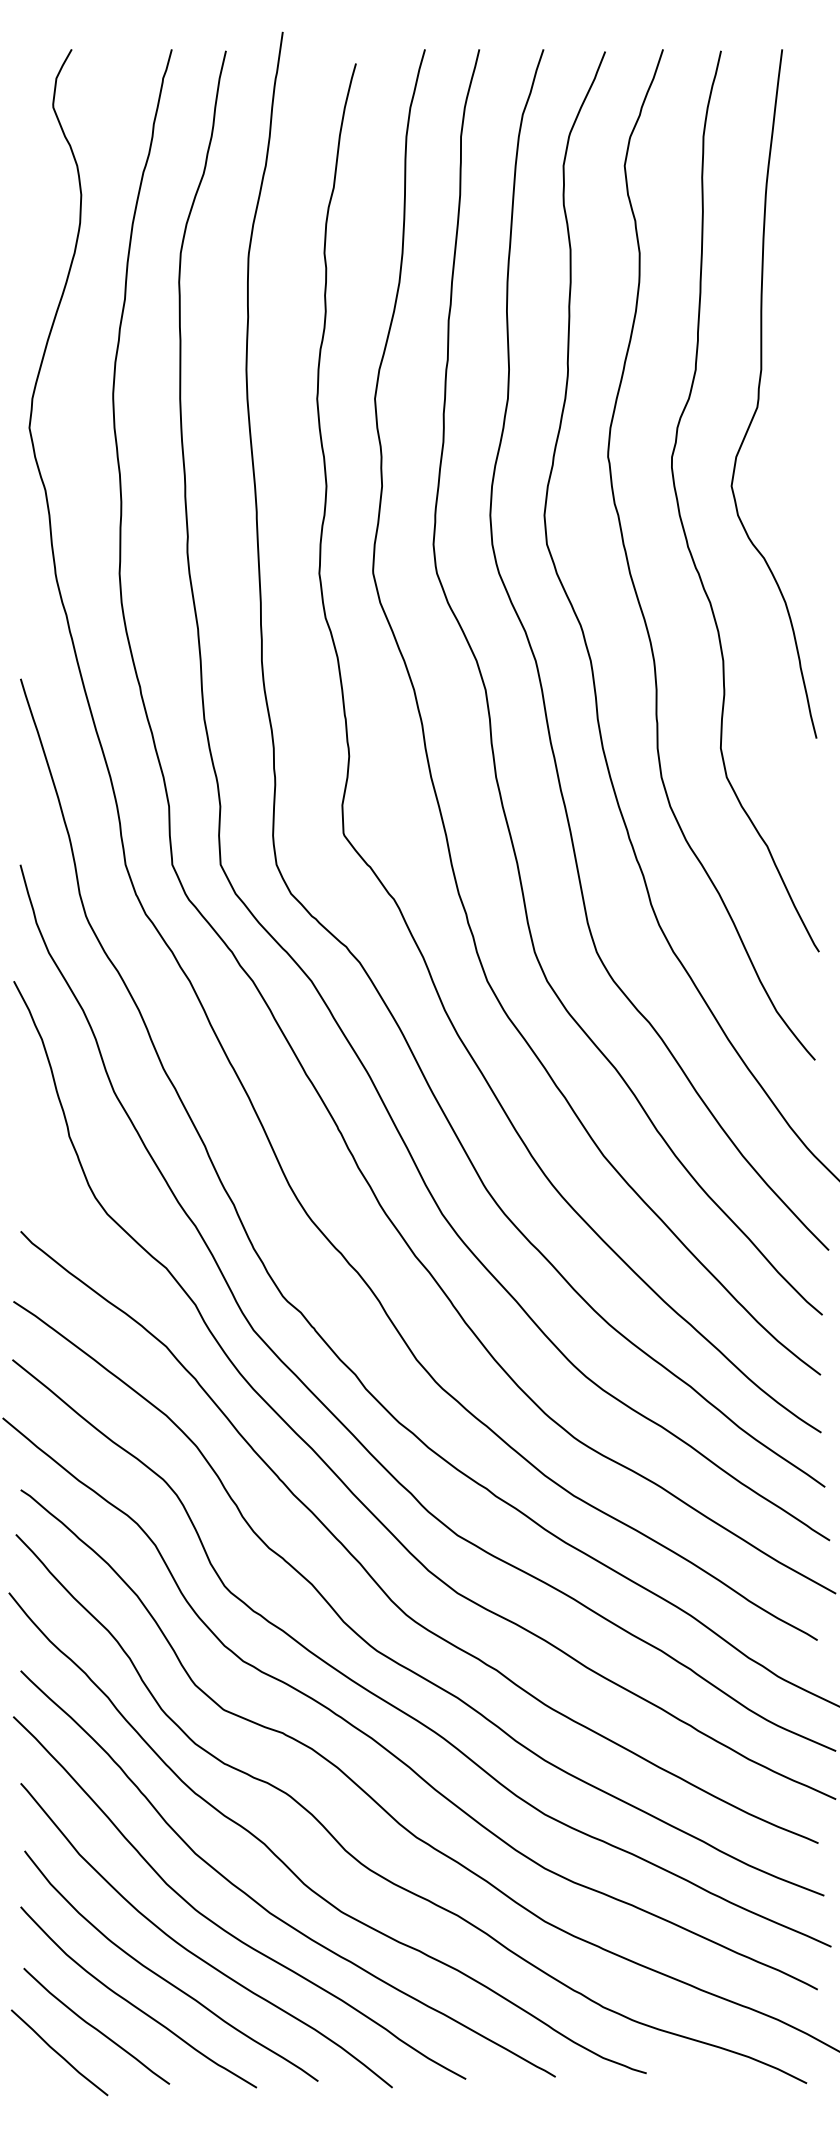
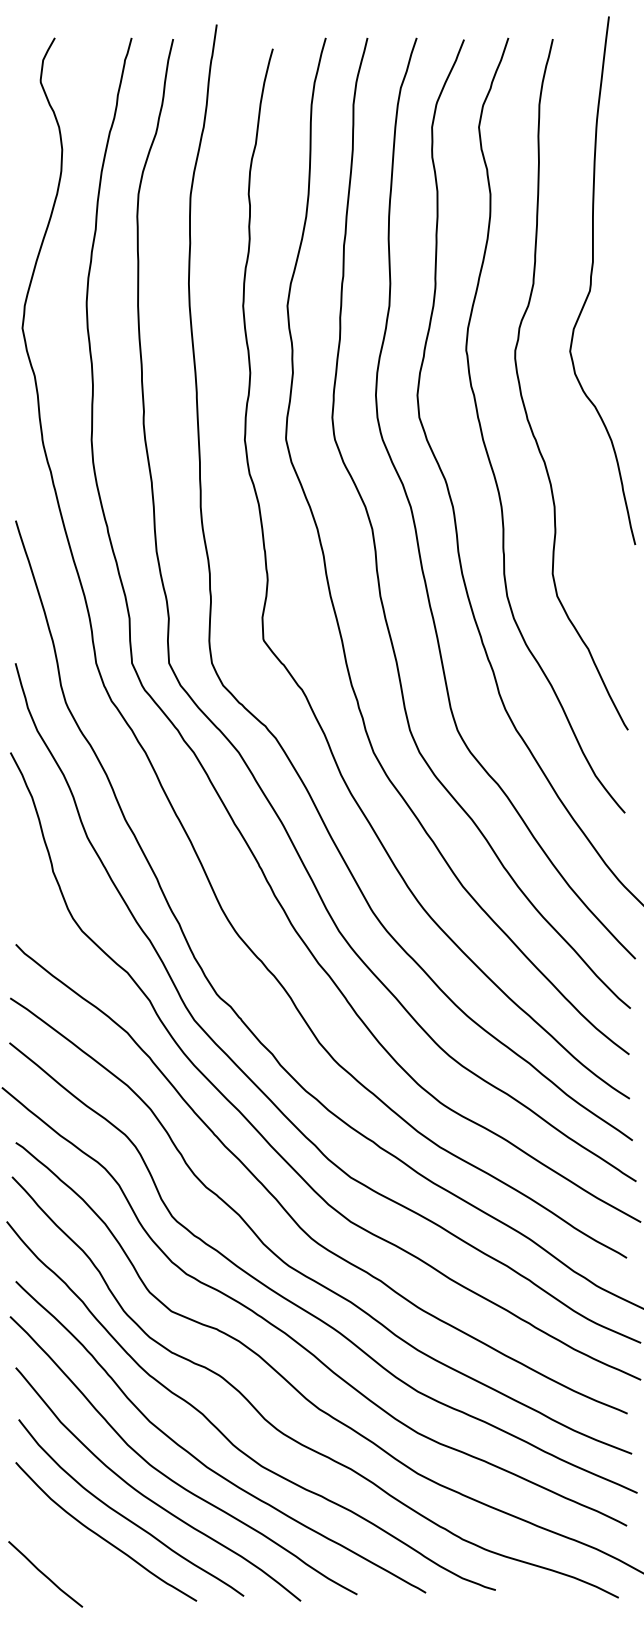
curve: (759, 393) -> (591, 280), moved
curve: (94, 2026) -> (72, 1554), removed

